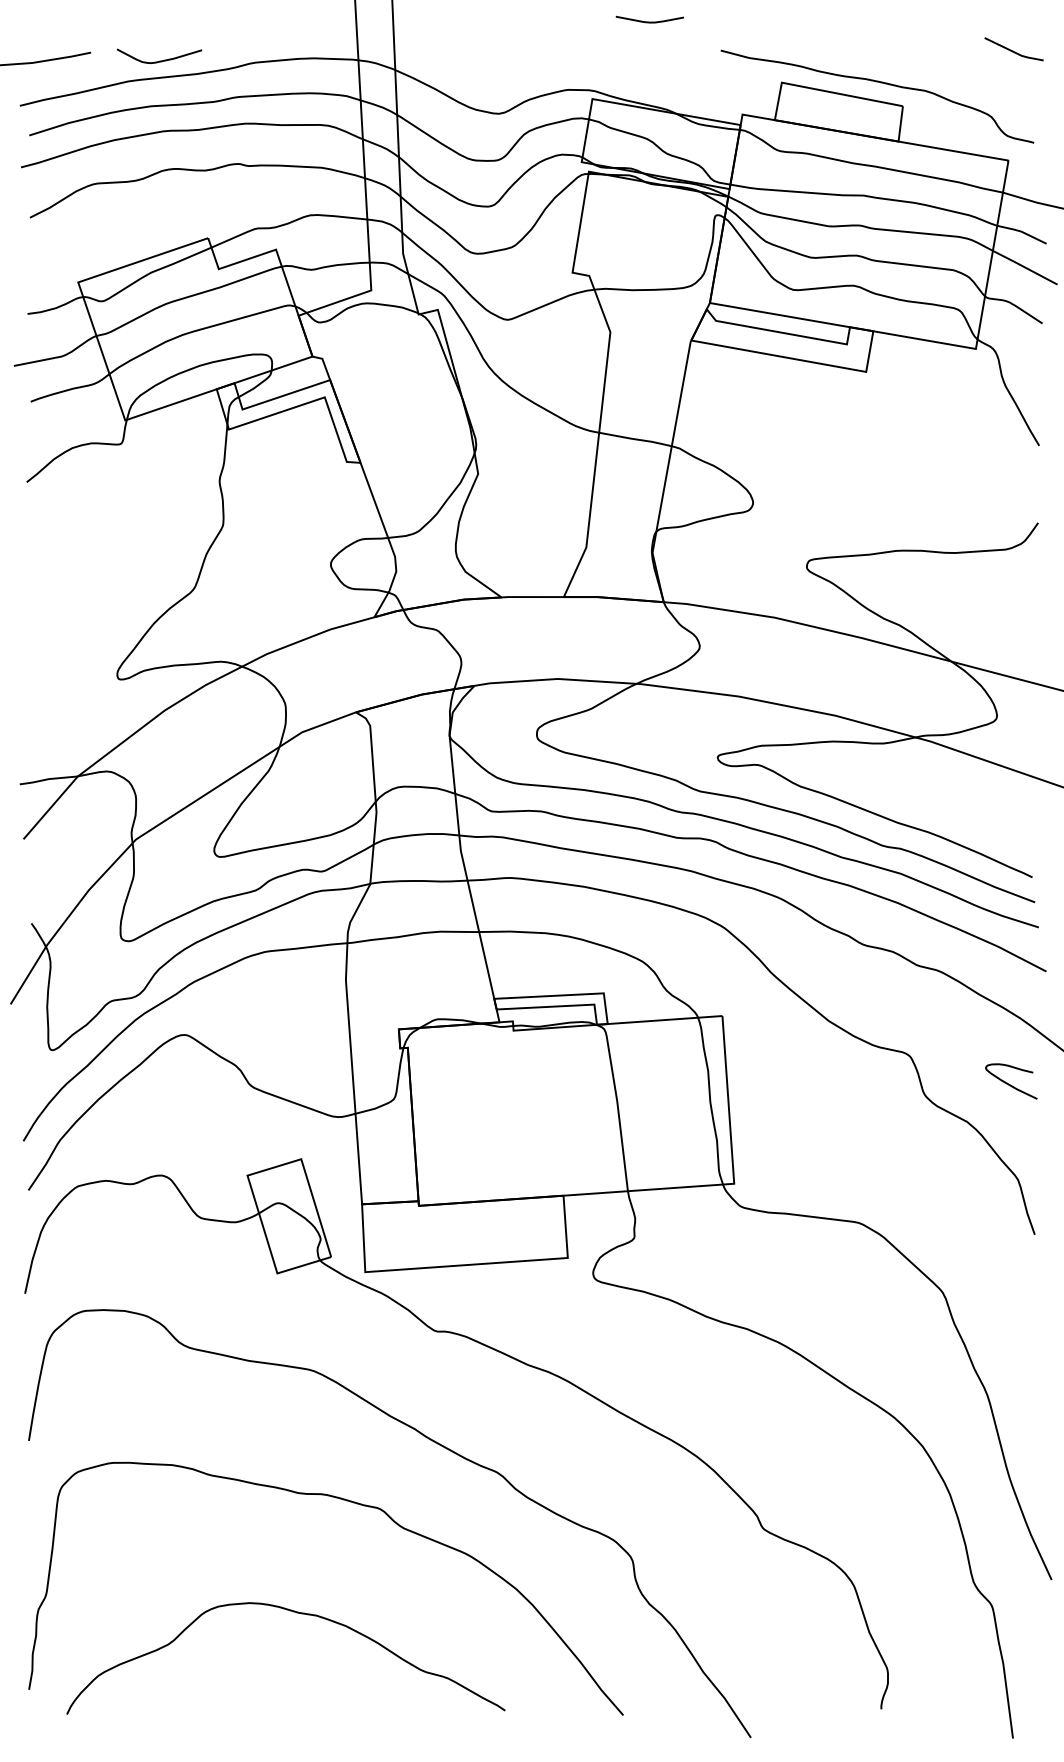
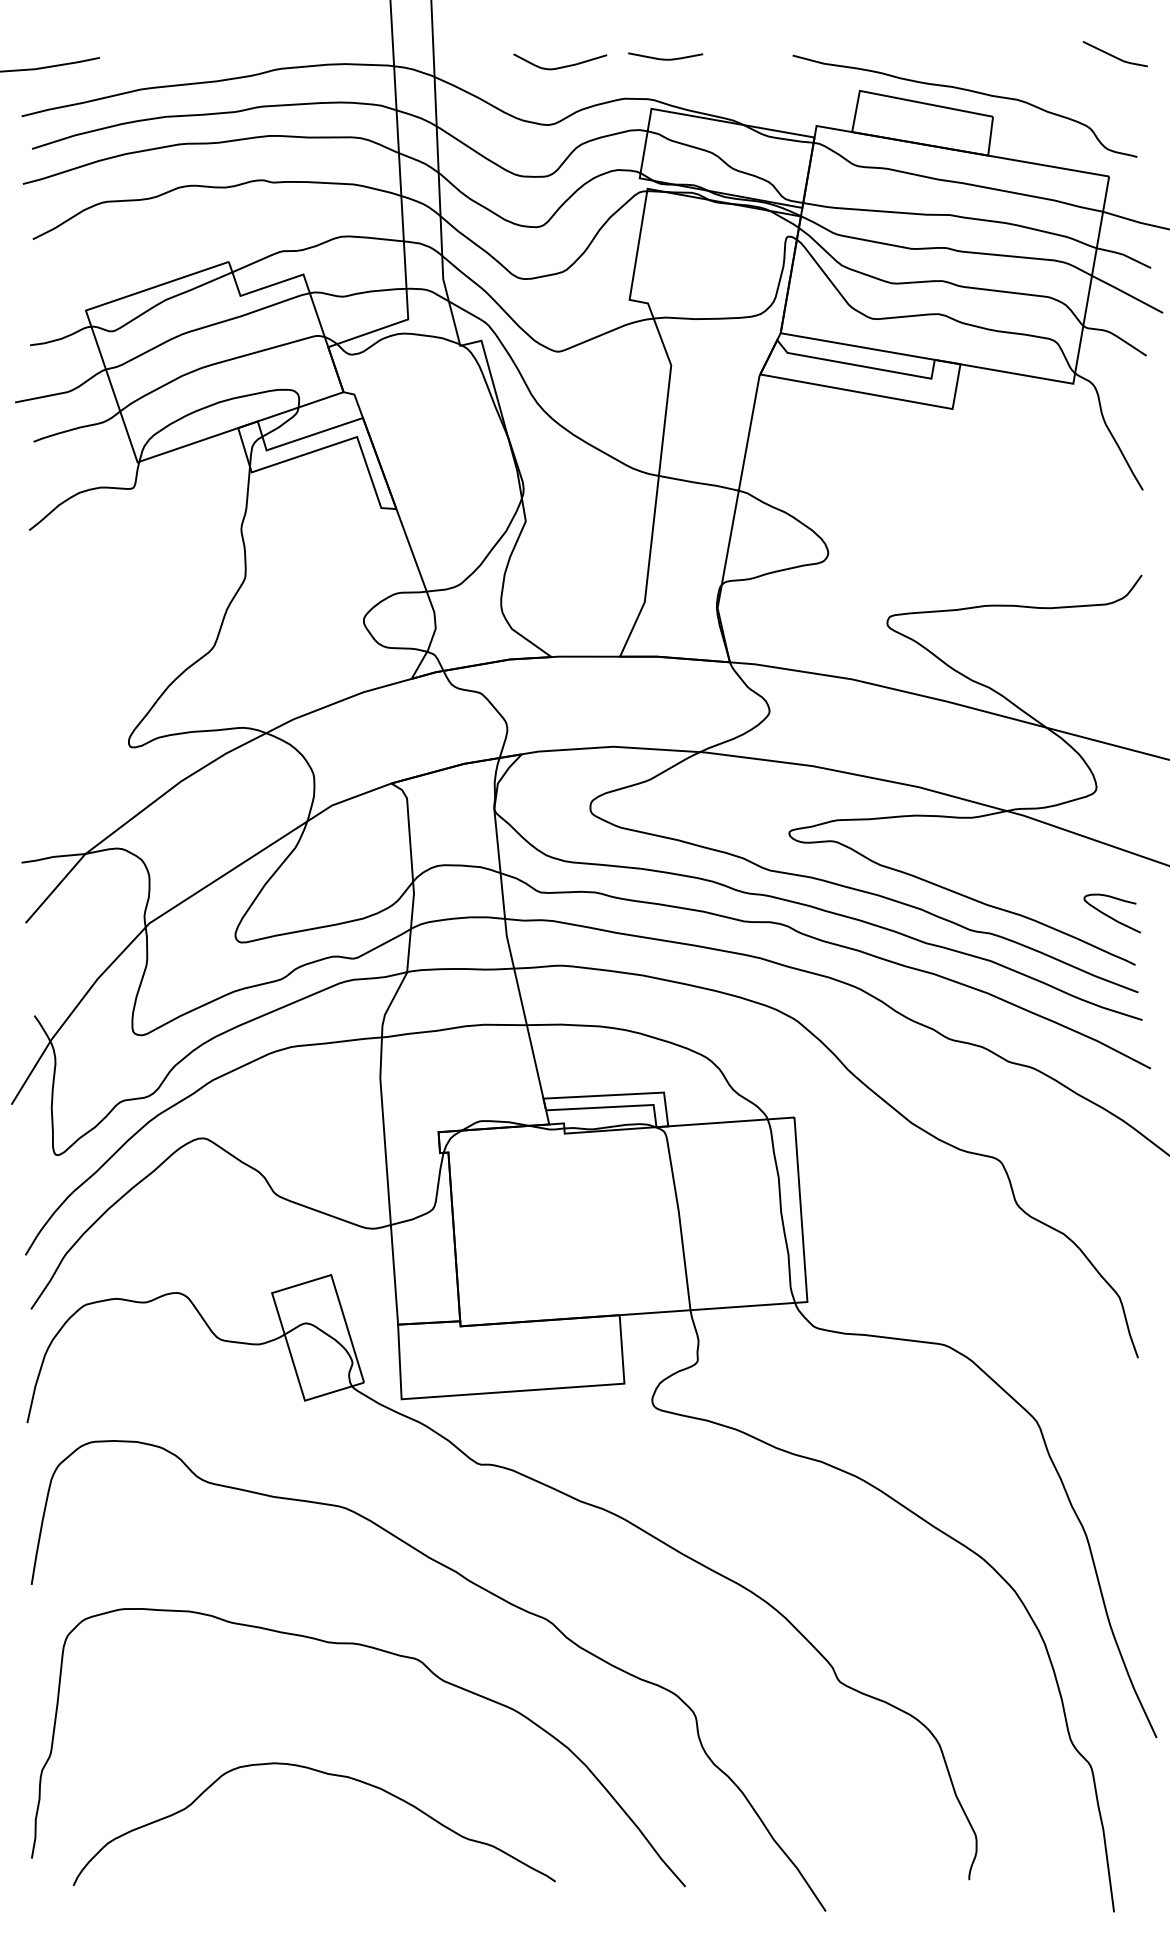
curve: (649, 21) -> (665, 58), moved
curve: (159, 60) -> (560, 66), moved
curve: (1008, 1083) -> (1109, 915), moved

